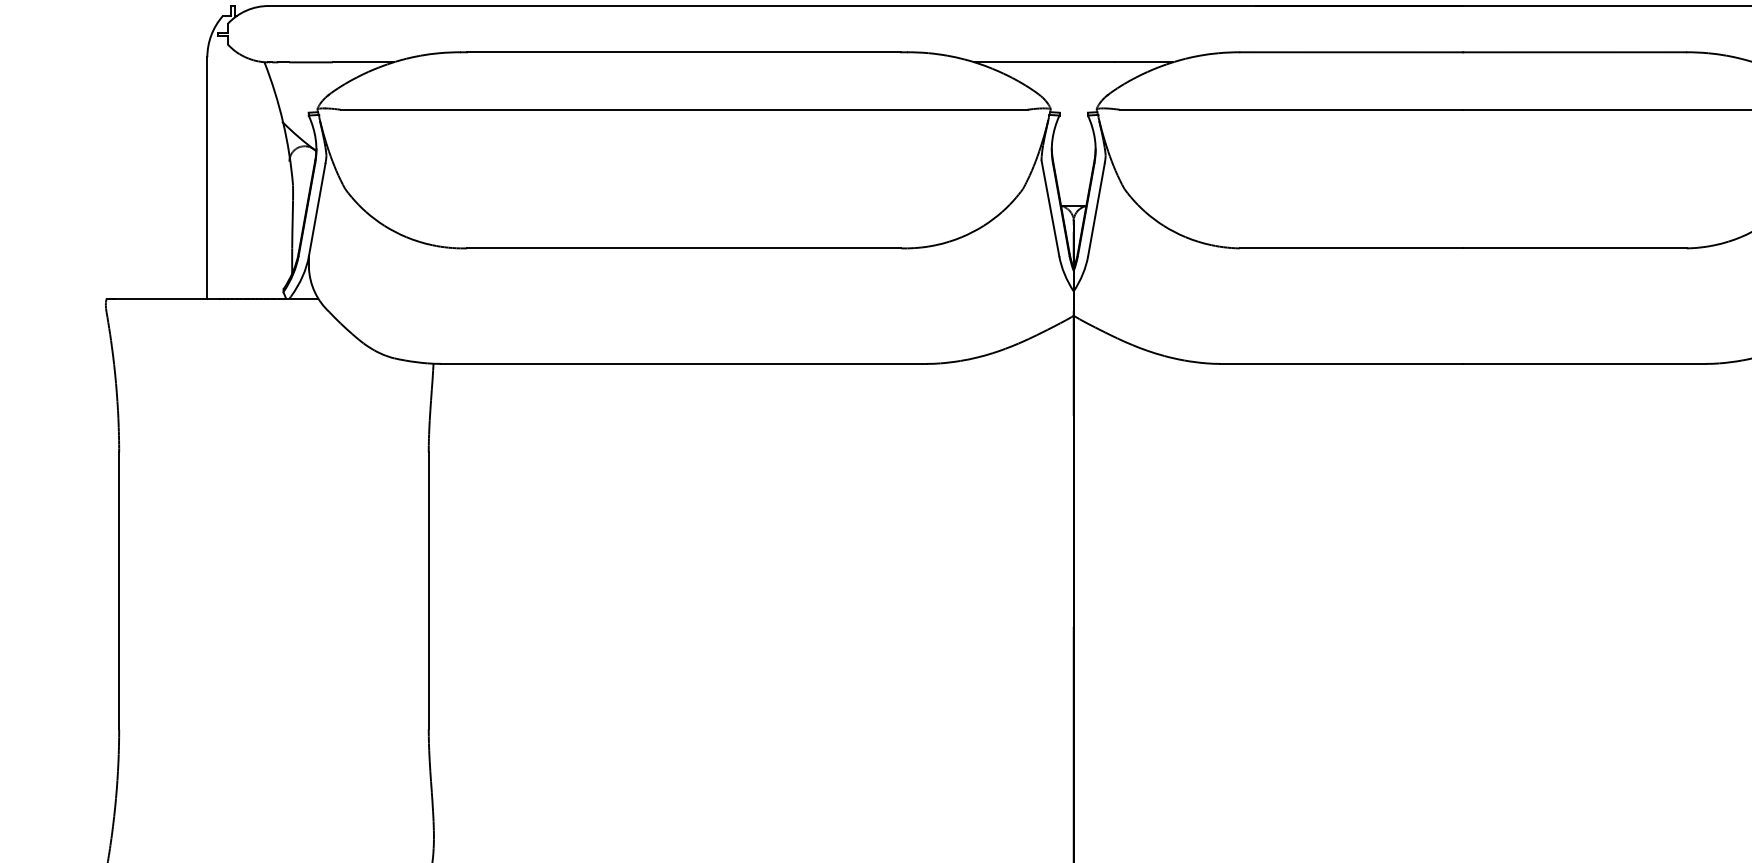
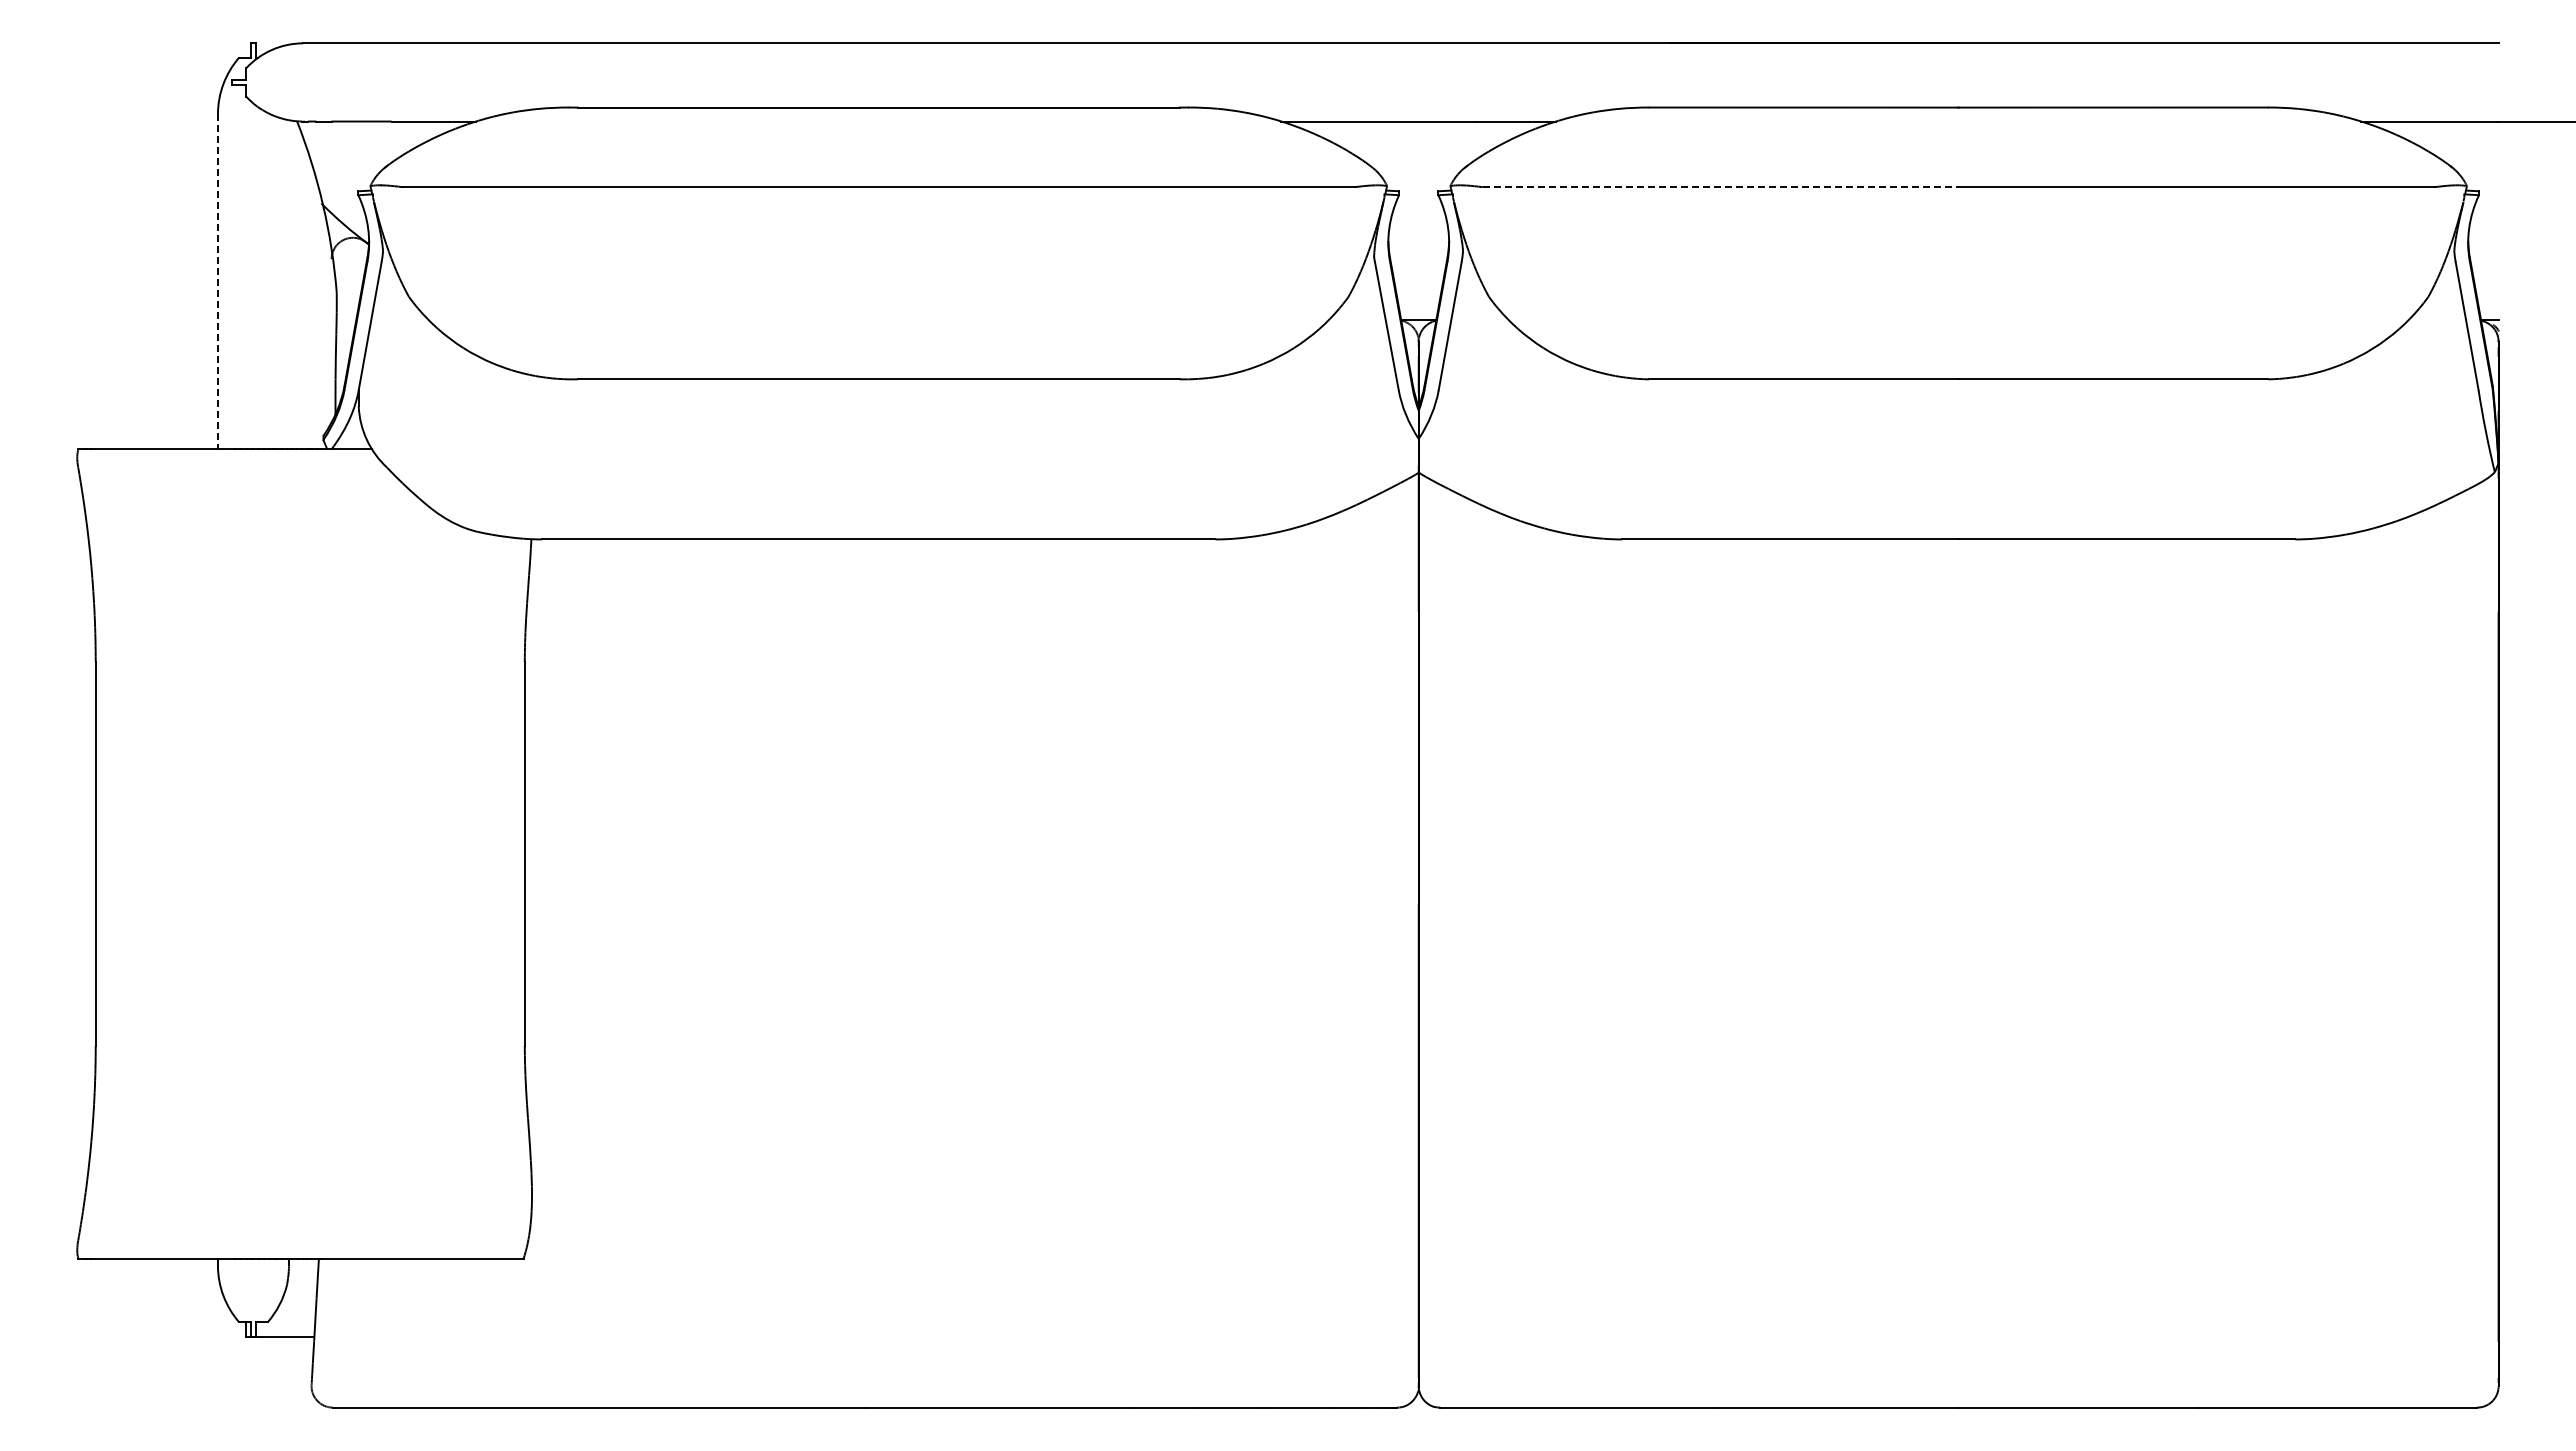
line: (1291, 109) -> (1720, 187), solid -> dashed
line: (207, 178) -> (217, 282), solid -> dashed

